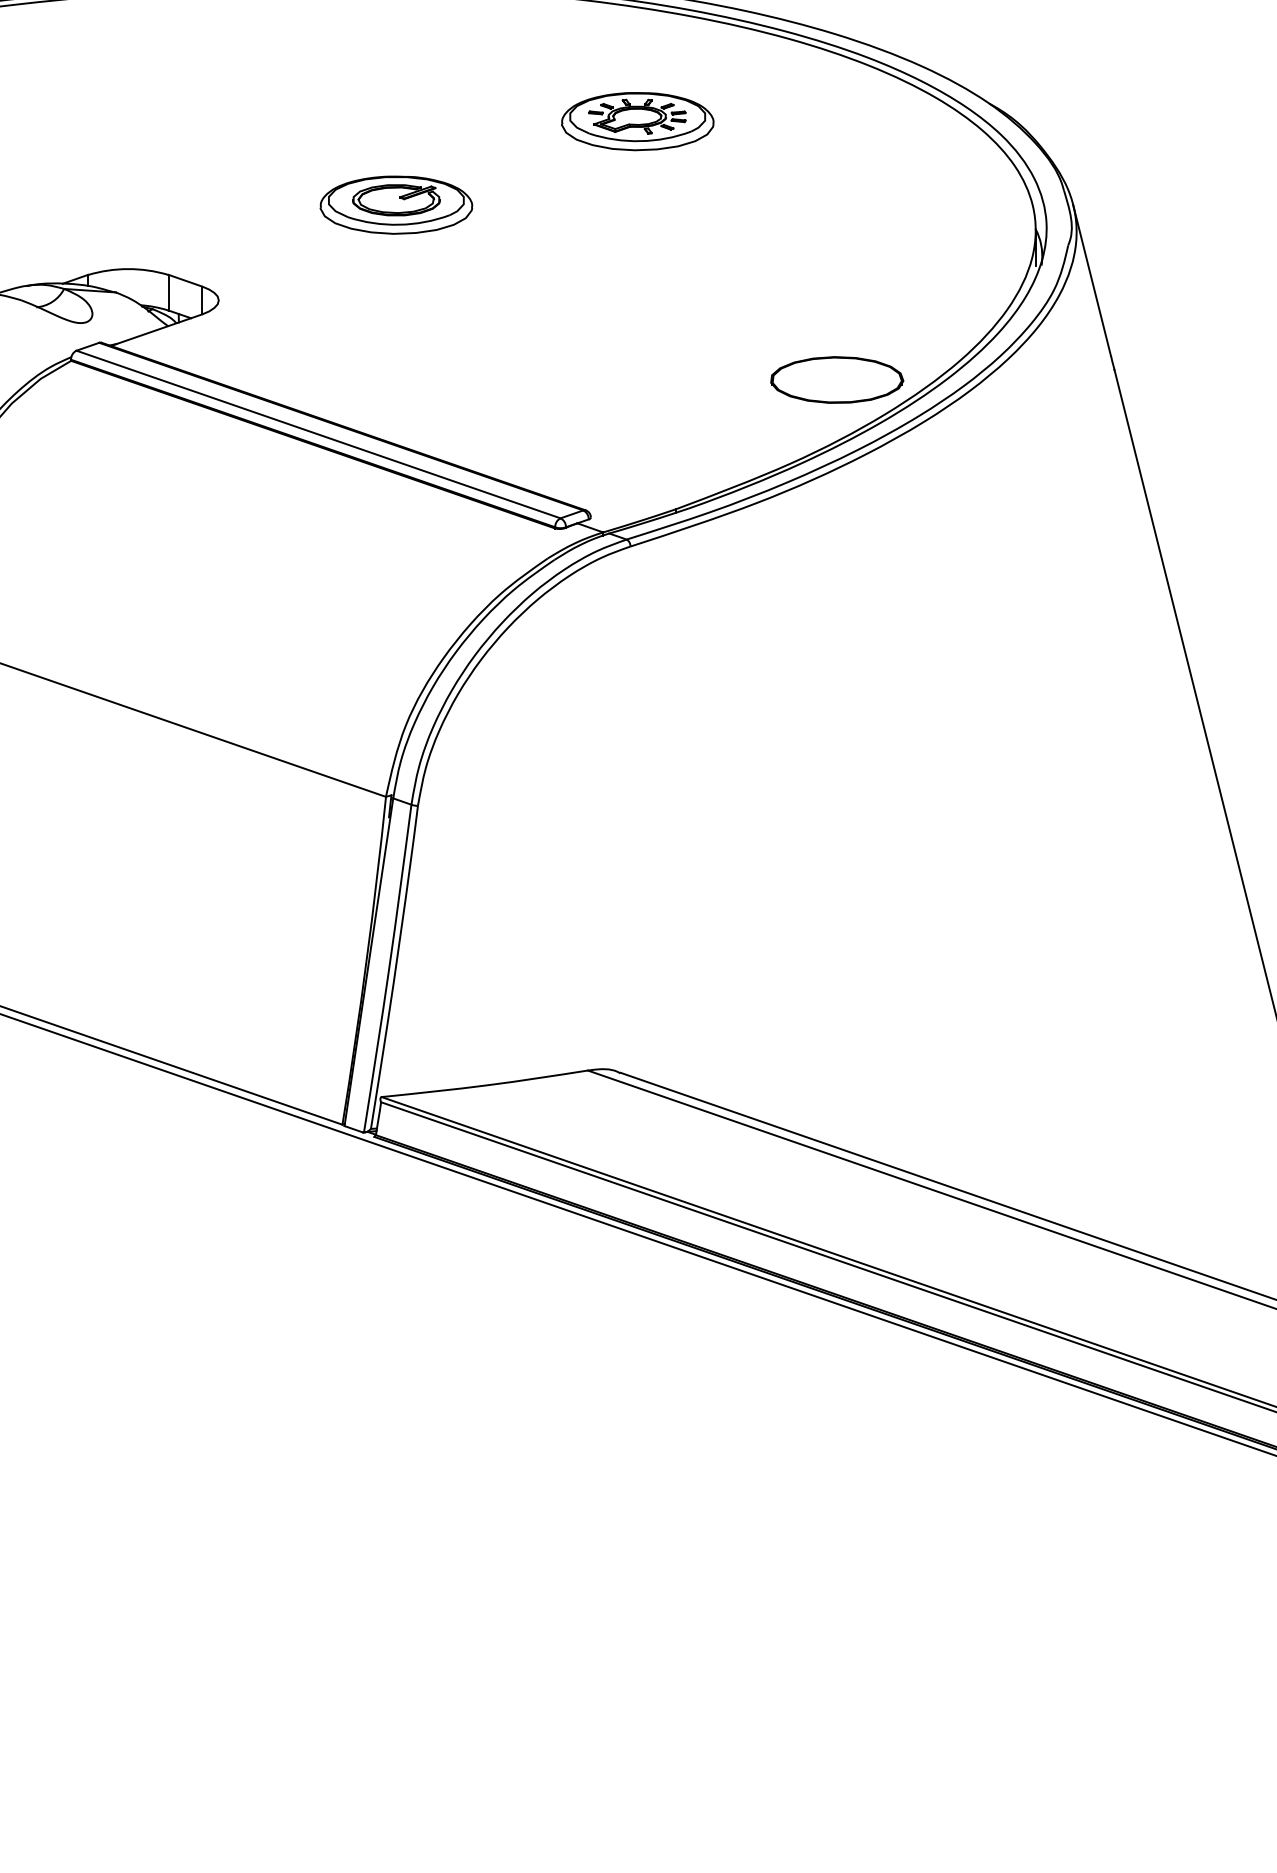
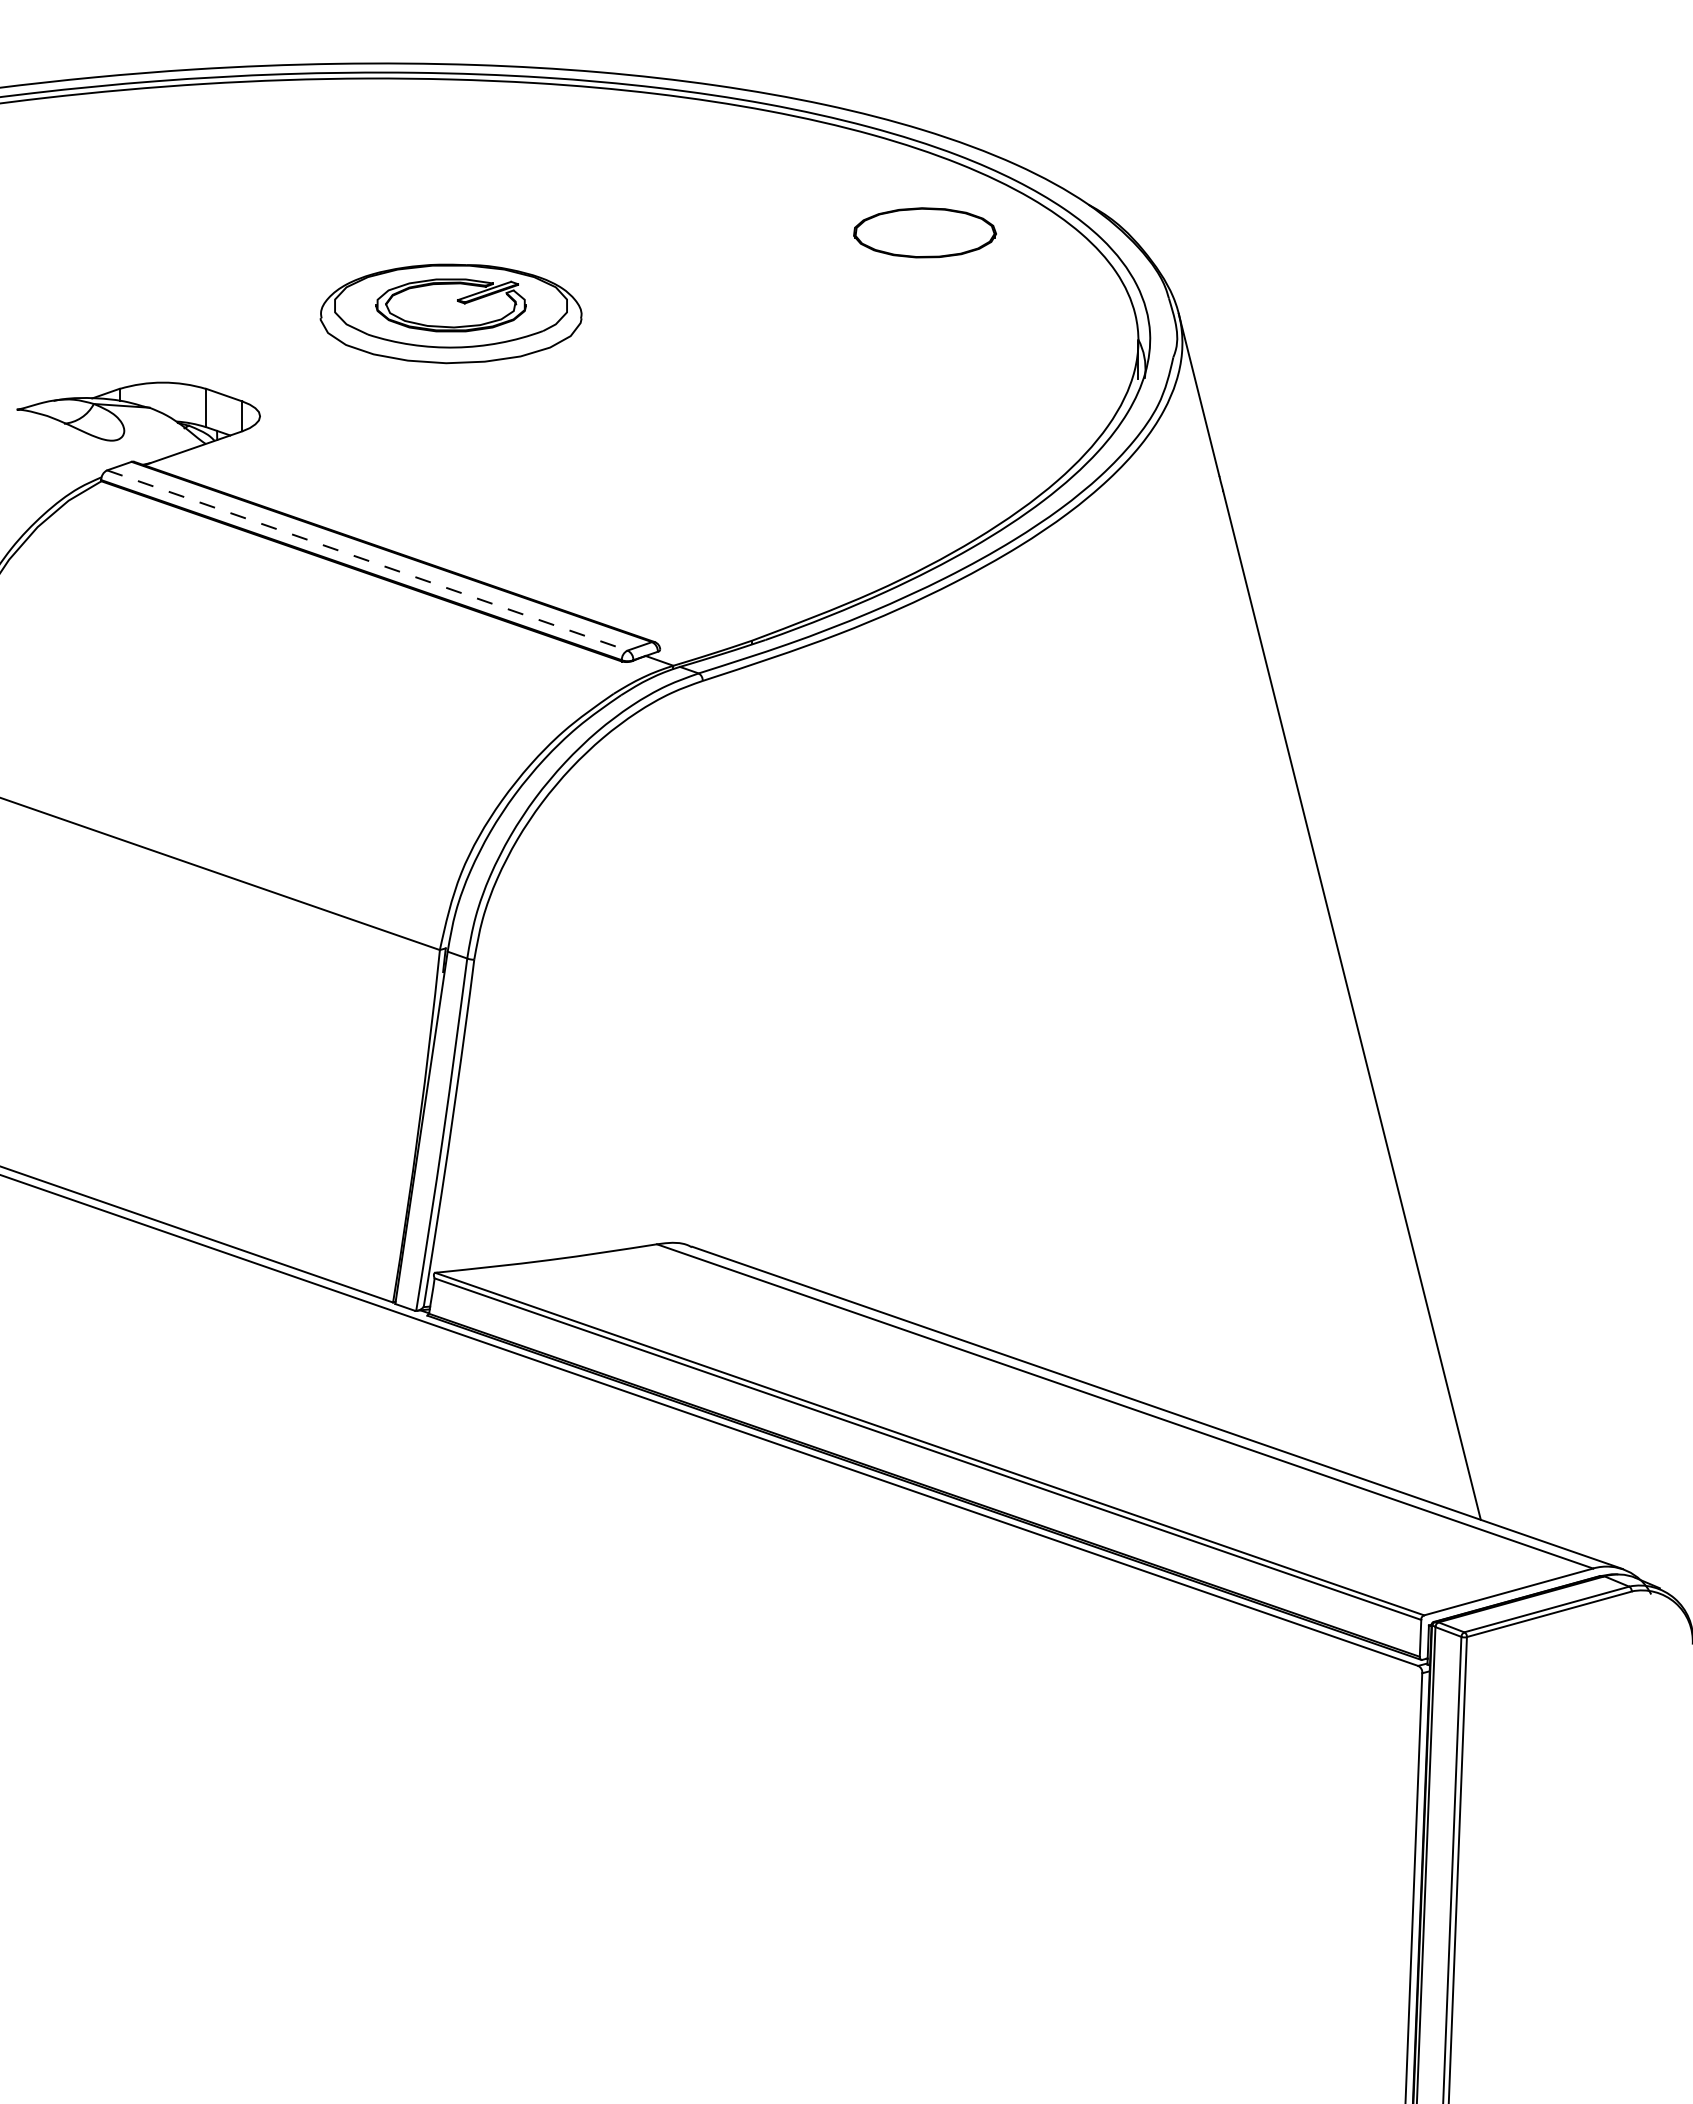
part: (637, 121) -> (710, 223), removed
part: (395, 204) -> (450, 313), size x1.6
part: (836, 379) -> (924, 232), moved
line: (318, 434) -> (367, 560), solid -> dashed

